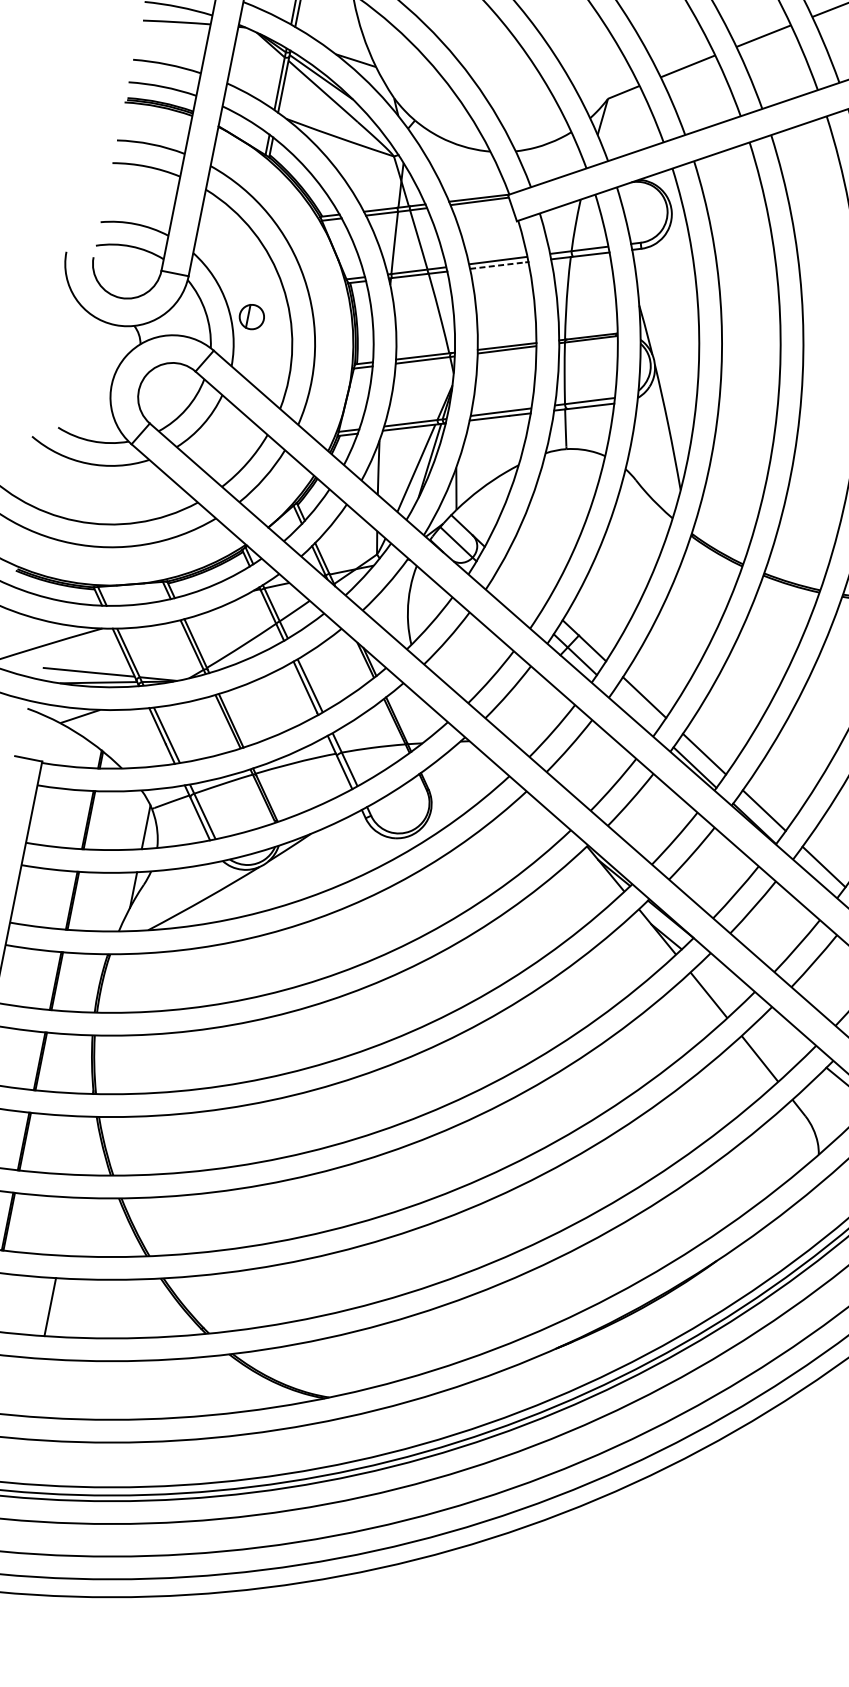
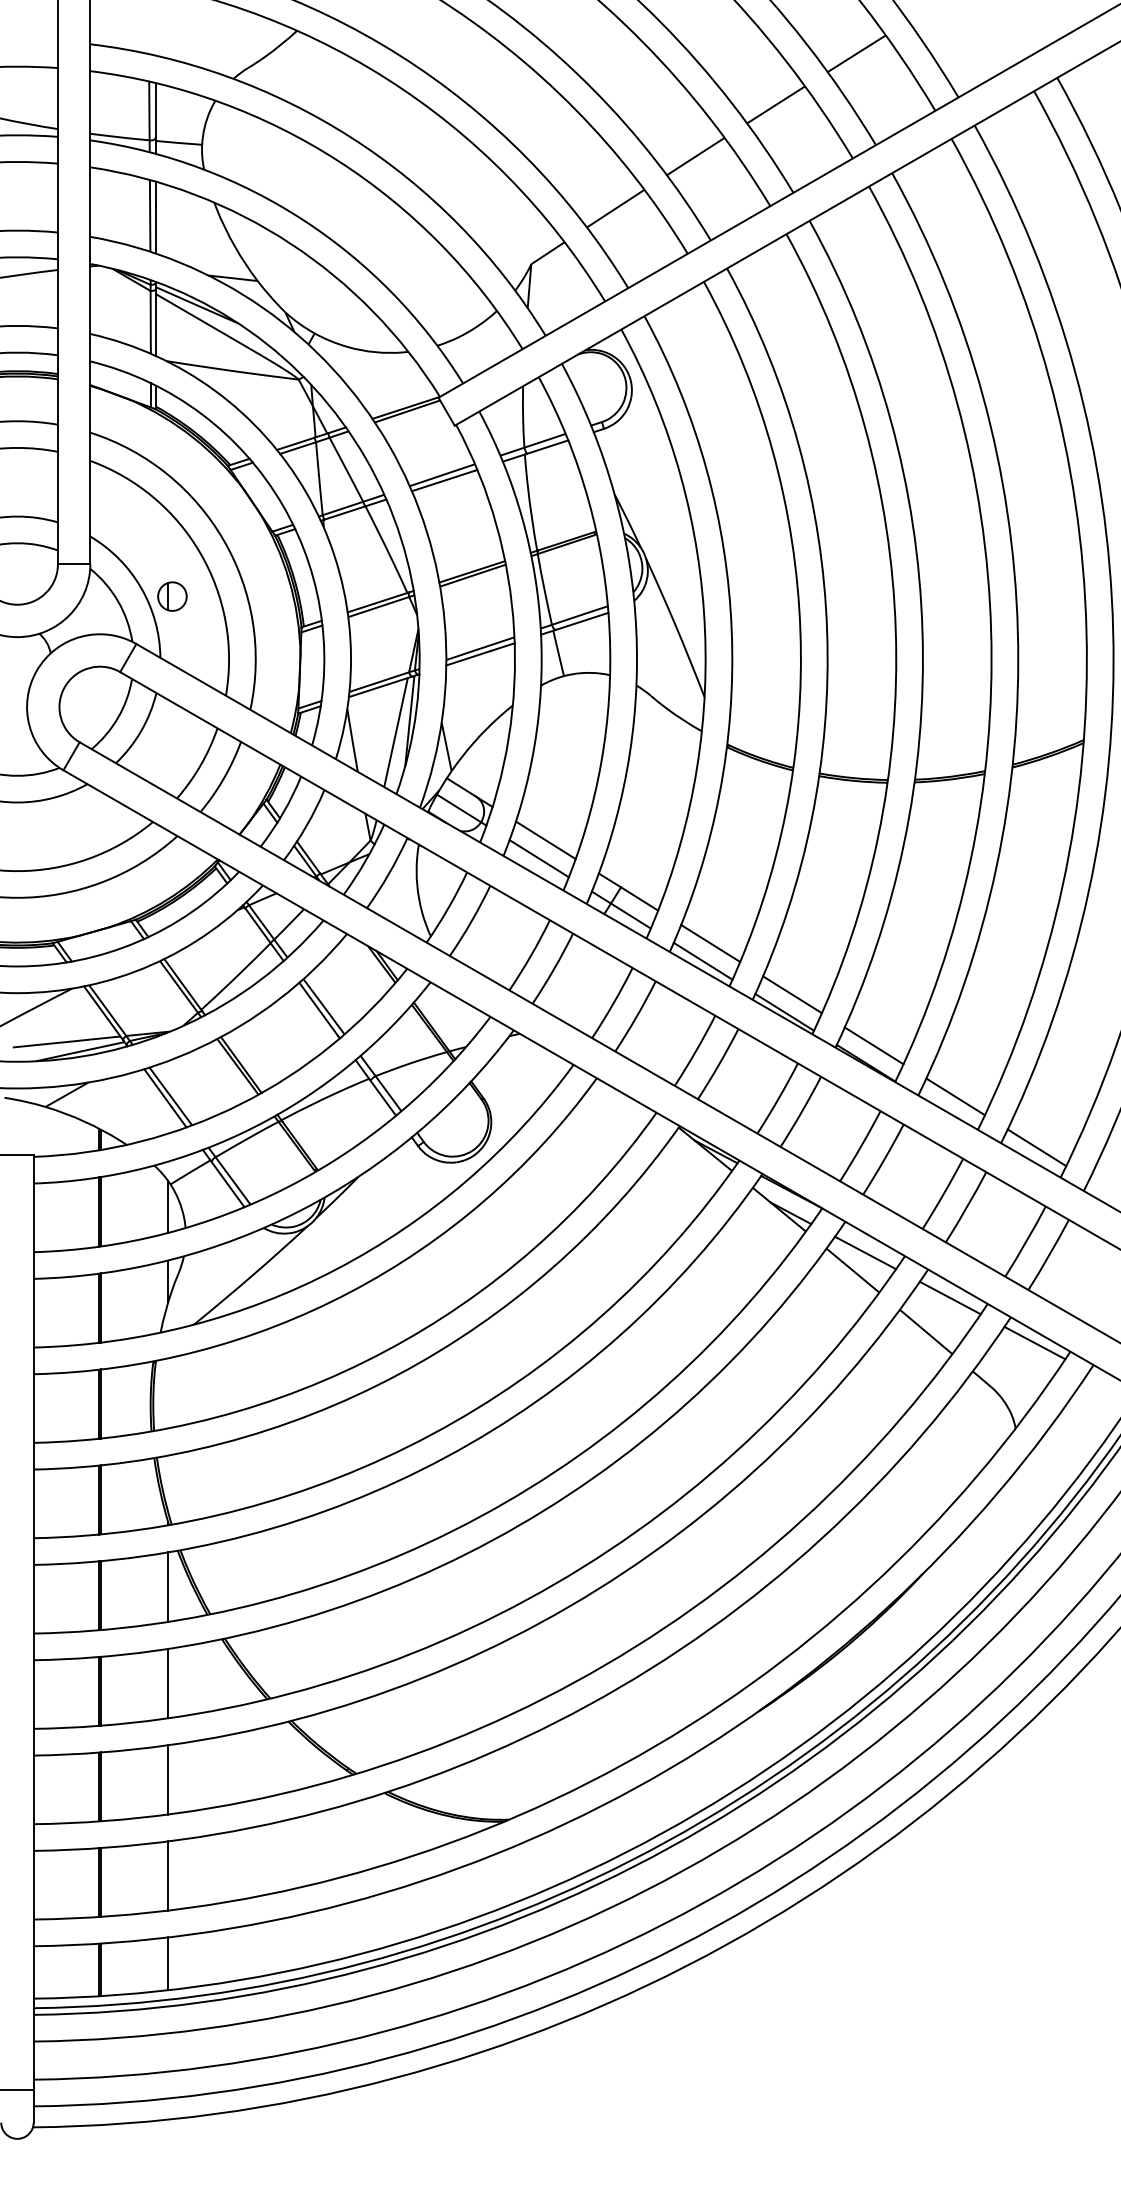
line: (498, 265) -> (443, 480), dashed -> solid
line: (523, 583) -> (545, 840), added
line: (514, 597) -> (538, 858), added
line: (634, 710) -> (702, 960), added
line: (722, 982) -> (865, 1252), added
line: (785, 1033) -> (949, 1297), added
line: (83, 1145) -> (168, 1586), added
line: (66, 1226) -> (168, 1683), added
line: (34, 1387) -> (168, 1875), added
line: (19, 1460) -> (168, 1963), added

